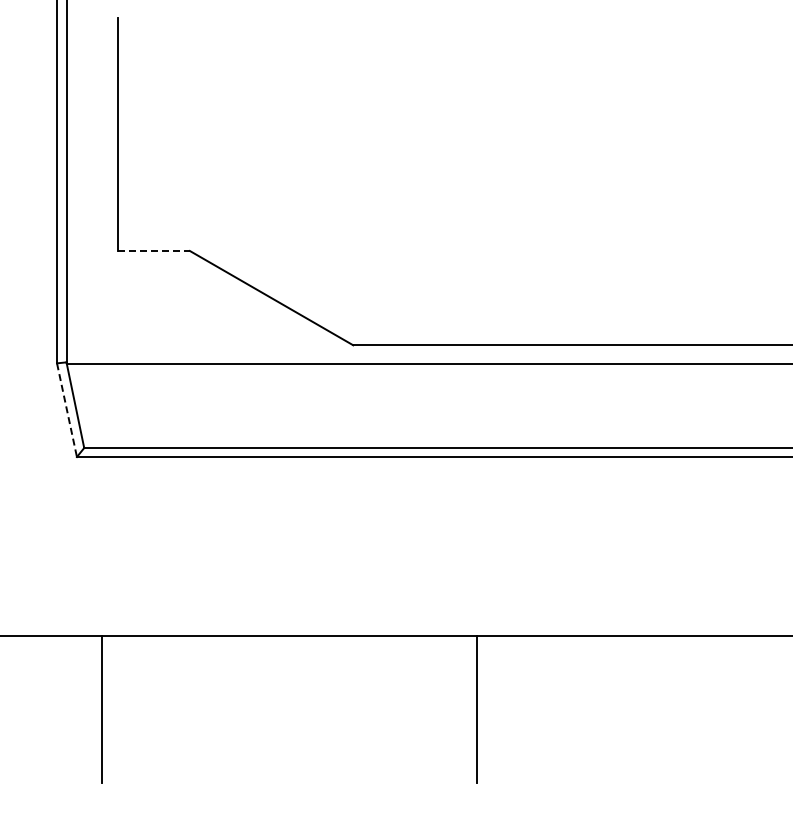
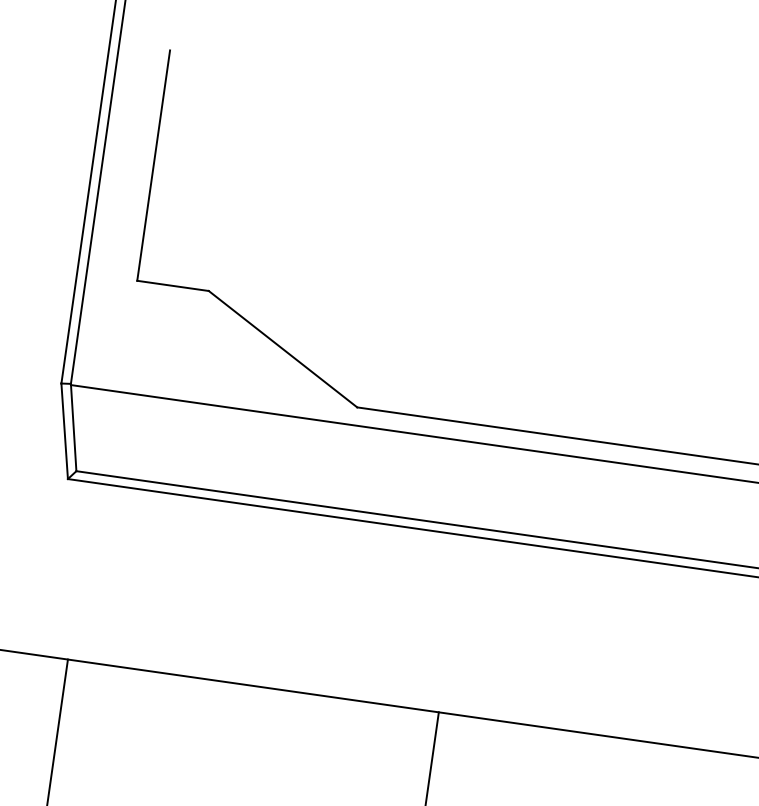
line: (154, 250) -> (173, 285), dashed -> solid
line: (67, 410) -> (65, 431), dashed -> solid

